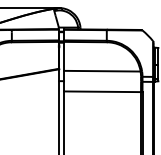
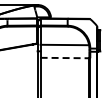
line: (103, 92) -> (65, 58), solid -> dashed

